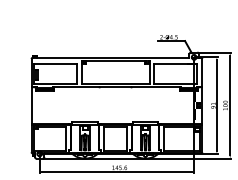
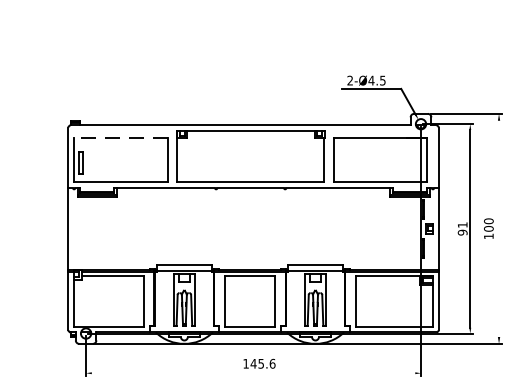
line: (55, 63) -> (120, 137), solid -> dashed
line: (230, 105) -> (499, 228), removed
line: (116, 172) -> (252, 373), removed

